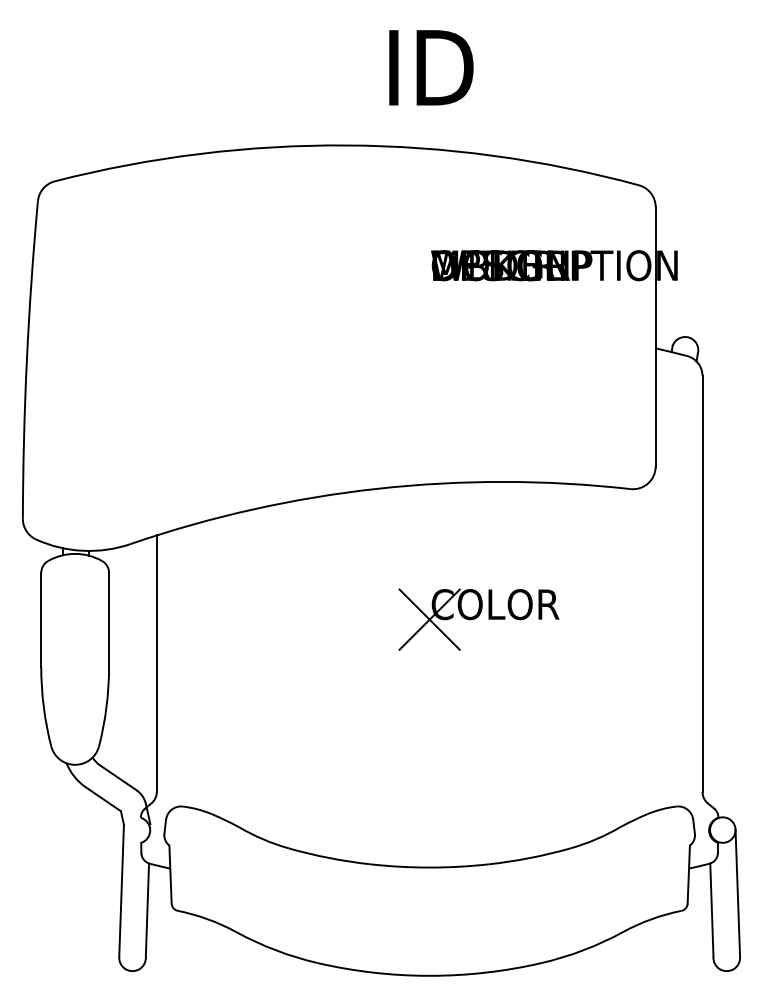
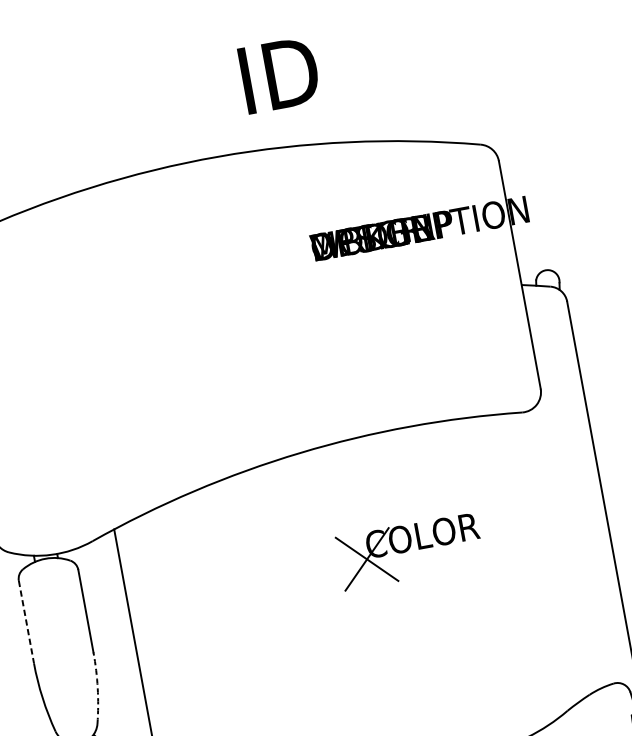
line: (41, 620) -> (26, 622), solid -> dashed
arc: (106, 707) -> (97, 688), solid -> dashed

